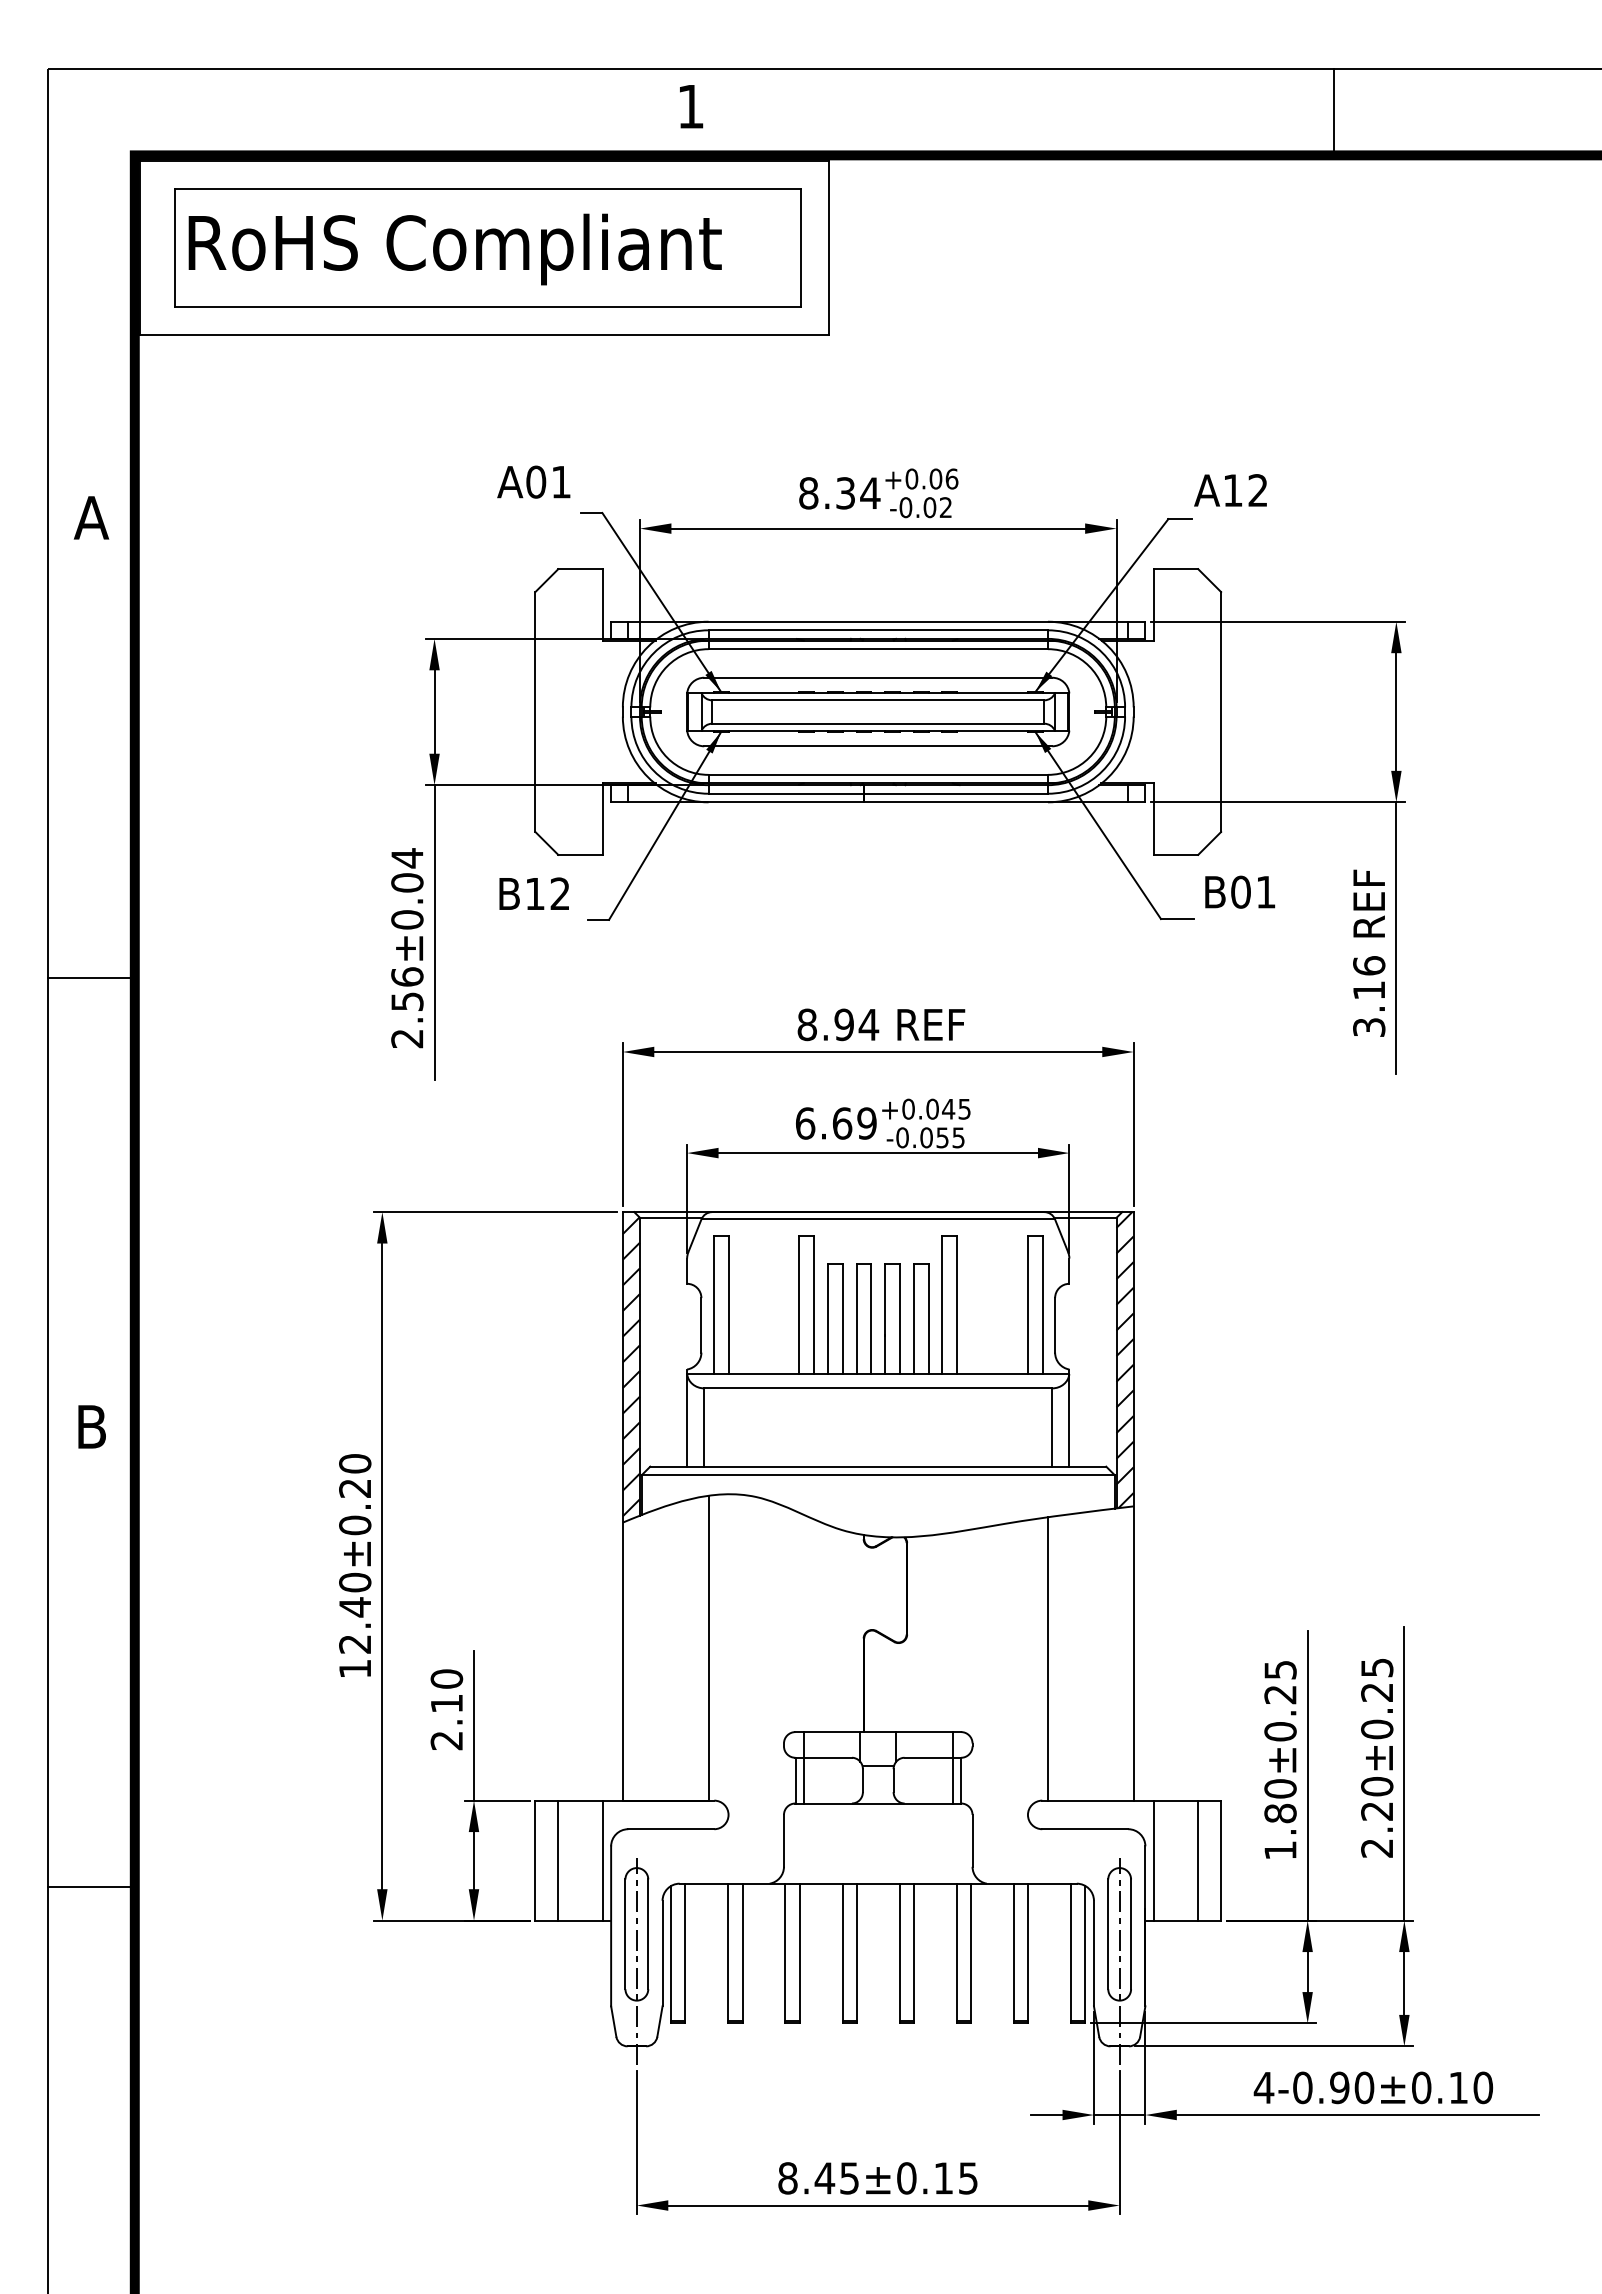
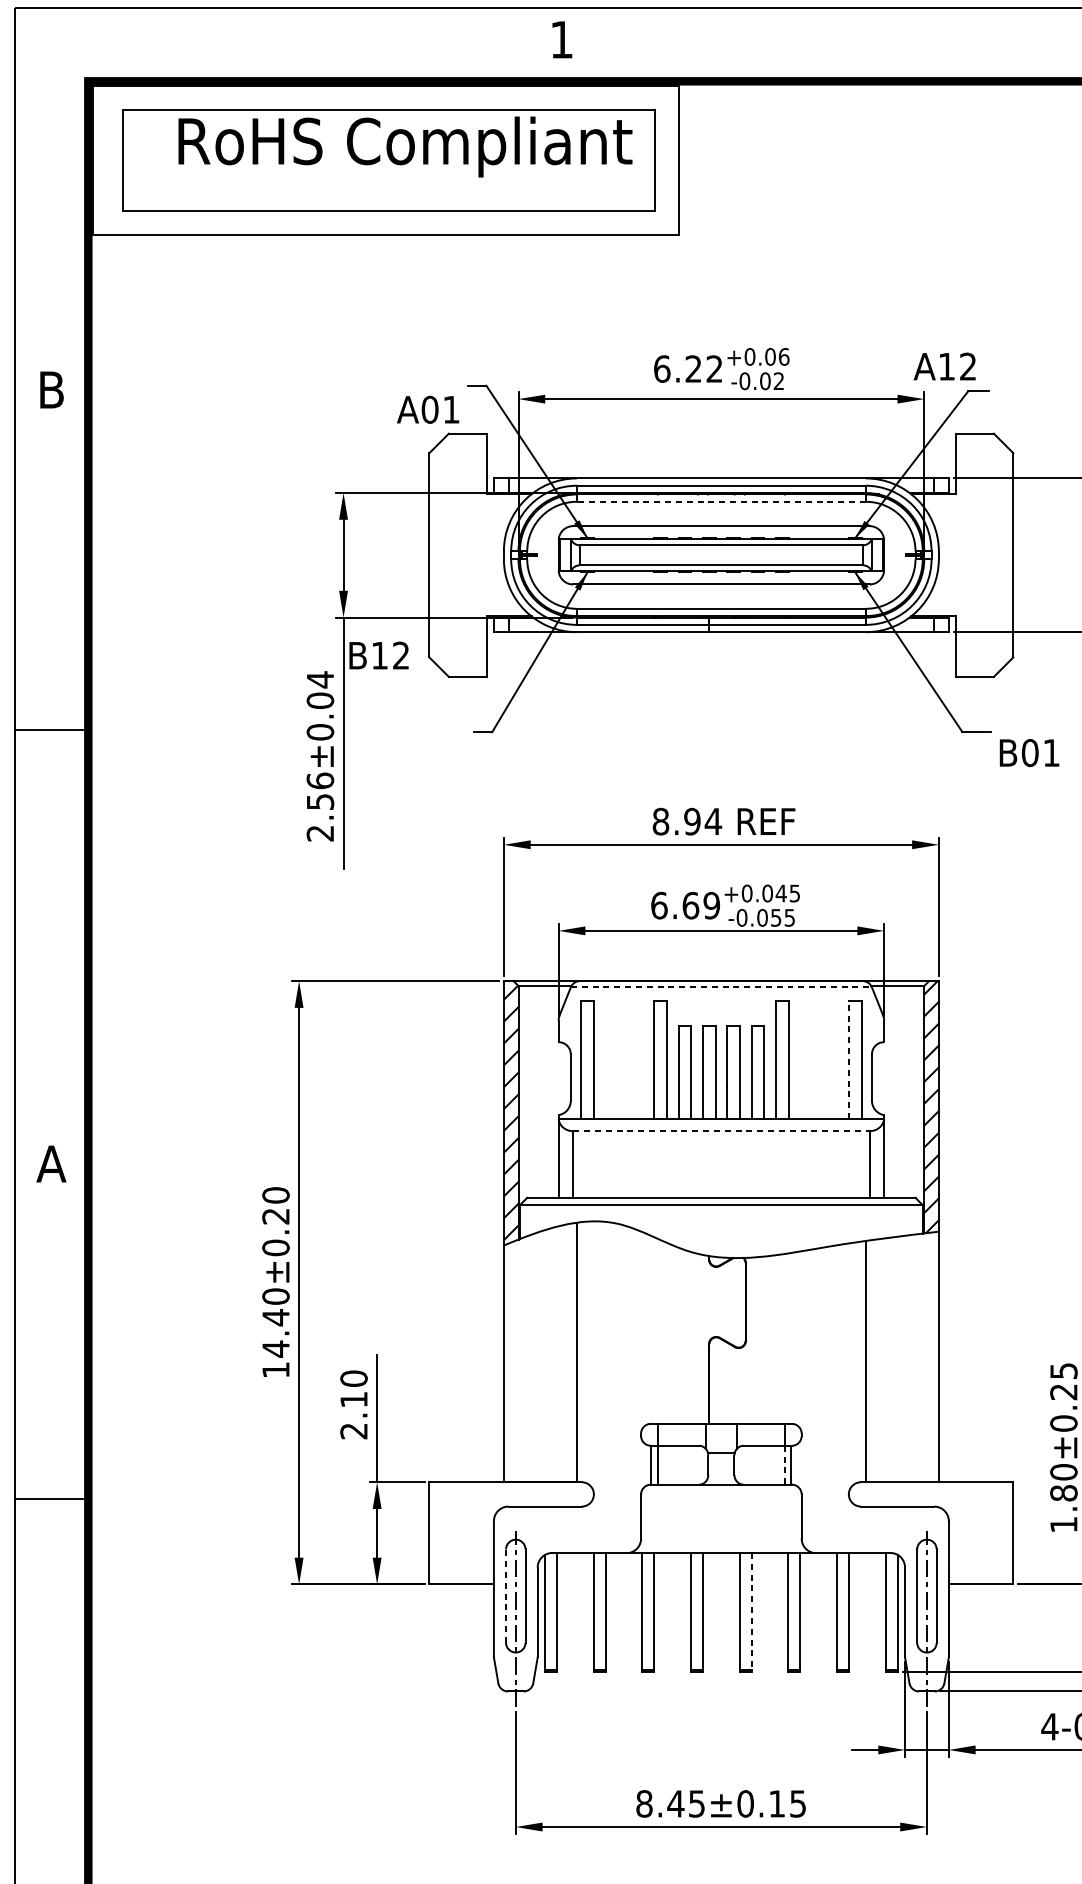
text: (454, 249) -> (404, 146), moved
text: (533, 481) -> (427, 409), moved
text: (1230, 490) -> (944, 366), moved
text: (839, 493) -> (688, 369), 8.34 -> 6.22
text: (91, 517) -> (51, 389), A -> B
line: (878, 649) -> (721, 502), solid -> dashed
text: (1240, 891) -> (1029, 752), moved
text: (533, 893) -> (378, 655), moved
line: (91, 977) -> (51, 729), moved
line: (878, 1218) -> (721, 986), solid -> dashed
line: (1027, 1304) -> (848, 1059), solid -> dashed
line: (878, 1388) -> (721, 1131), solid -> dashed
text: (91, 1426) -> (51, 1163), B -> A
text: (354, 1644) -> (275, 1349), 12.40±0.20 -> 14.40±0.20
line: (952, 1780) -> (784, 1465), solid -> dashed
line: (558, 1860) -> (449, 1533), removed
line: (602, 1860) -> (486, 1533), removed
line: (1153, 1860) -> (955, 1533), removed
line: (1198, 1860) -> (994, 1533), removed
line: (91, 1886) -> (51, 1498), moved
line: (625, 1934) -> (506, 1596), solid -> dashed
line: (913, 1953) -> (751, 1612), solid -> dashed

